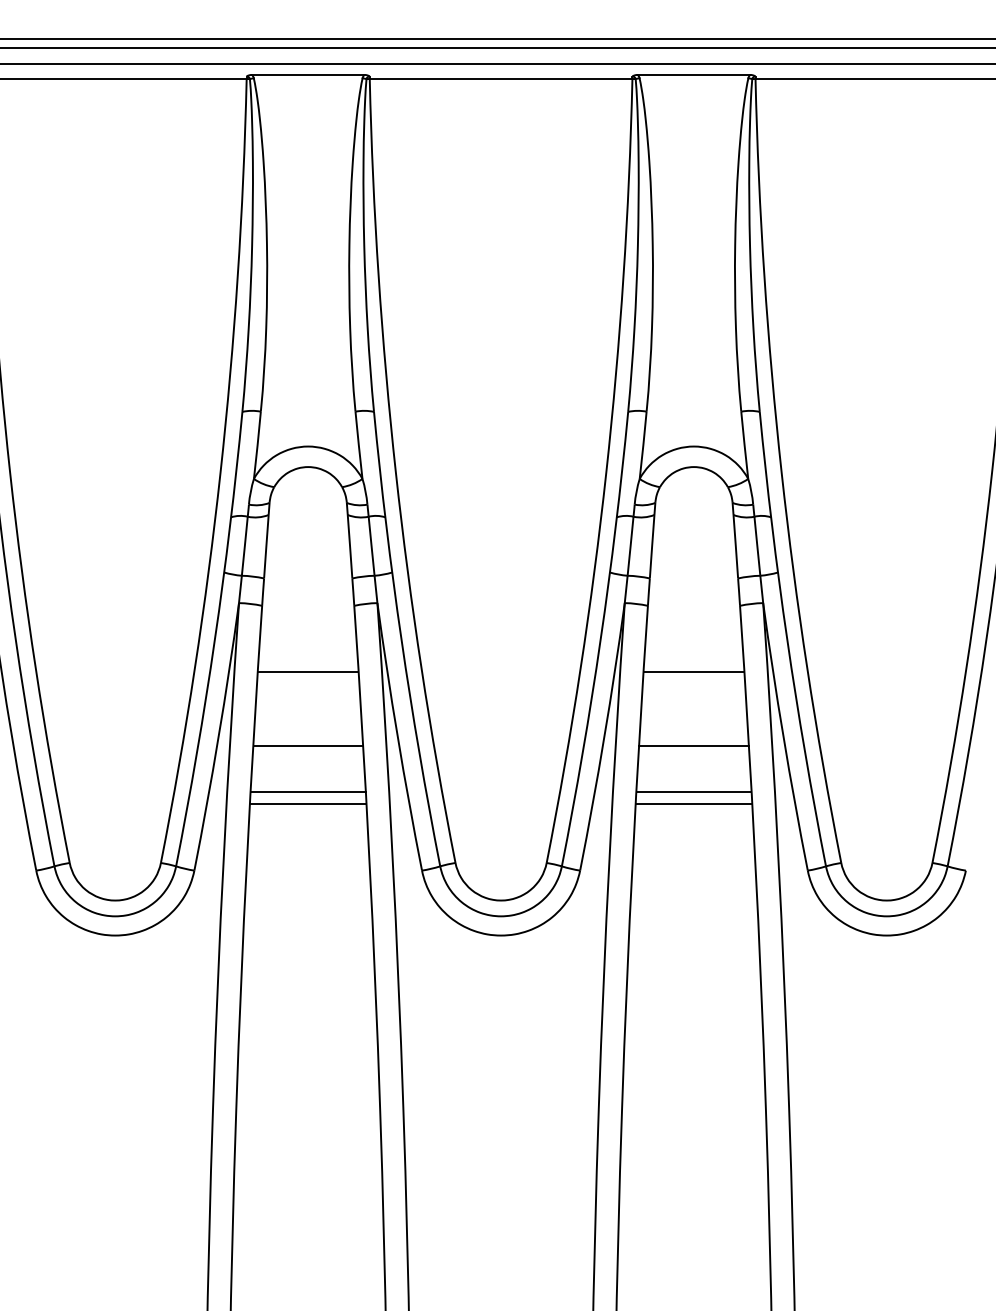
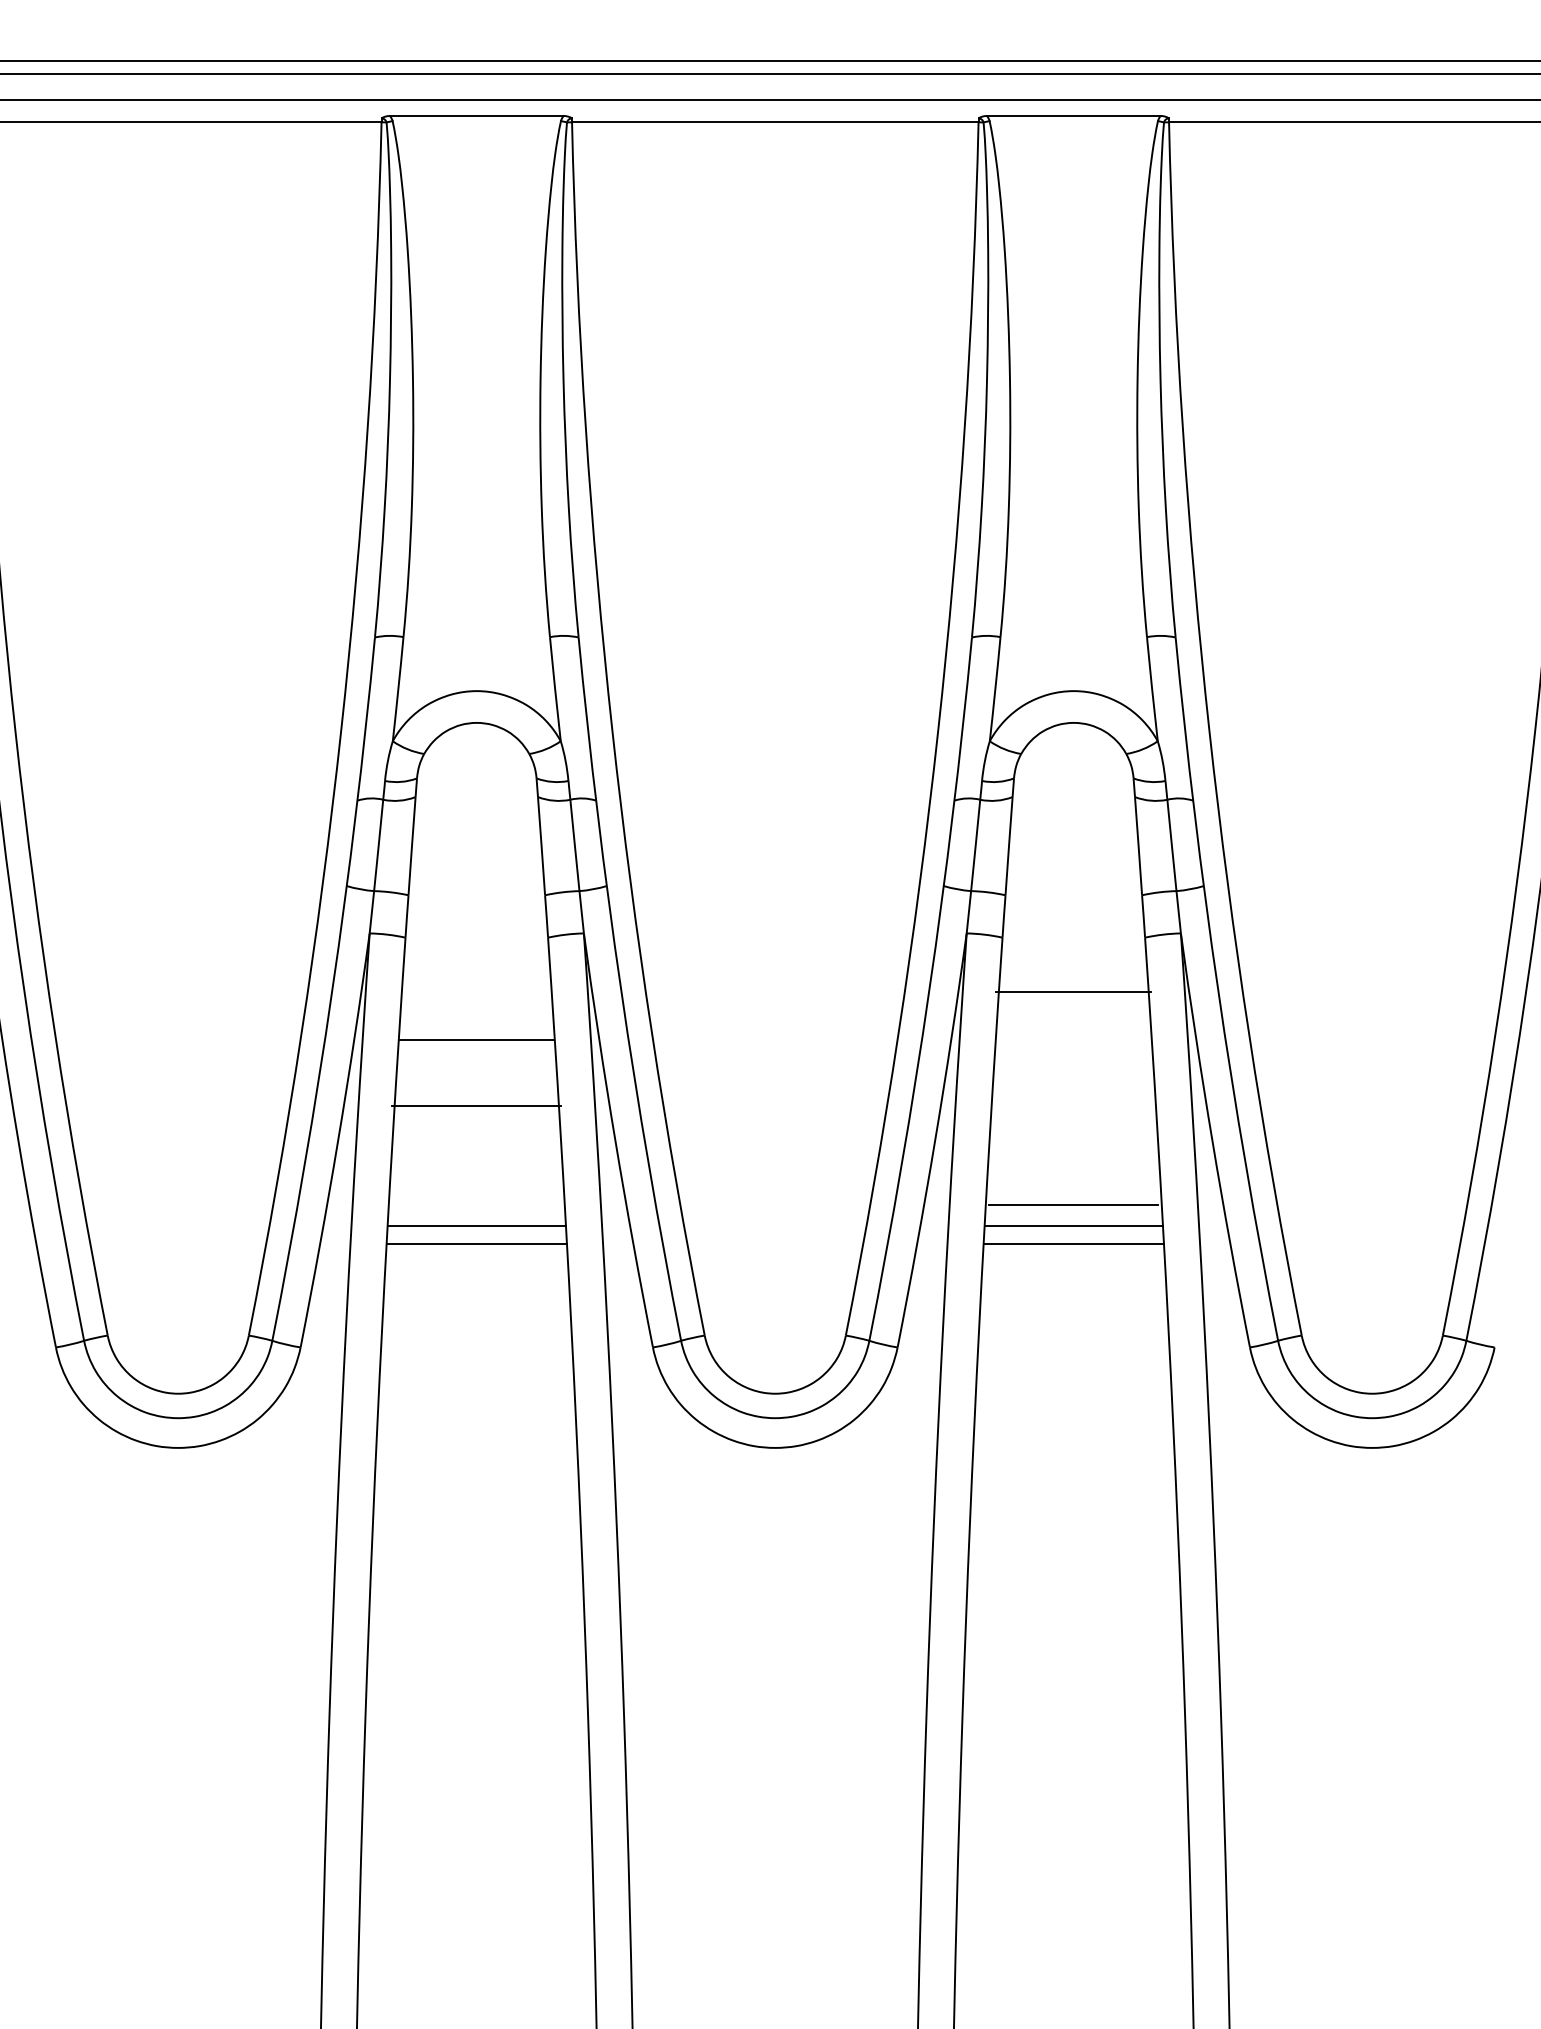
line: (693, 671) -> (1073, 991), moved
line: (307, 746) -> (475, 1105), moved
line: (693, 746) -> (1073, 1204), moved

